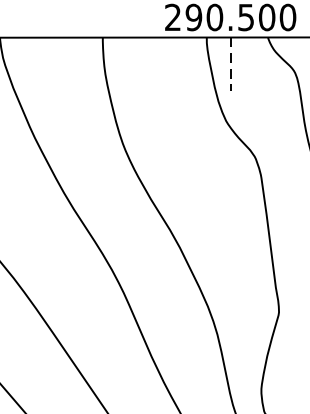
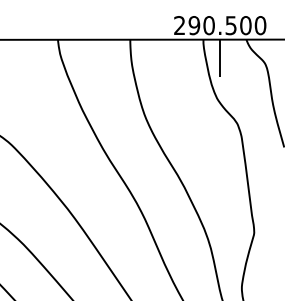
line: (231, 64) -> (220, 58), dashed -> solid

